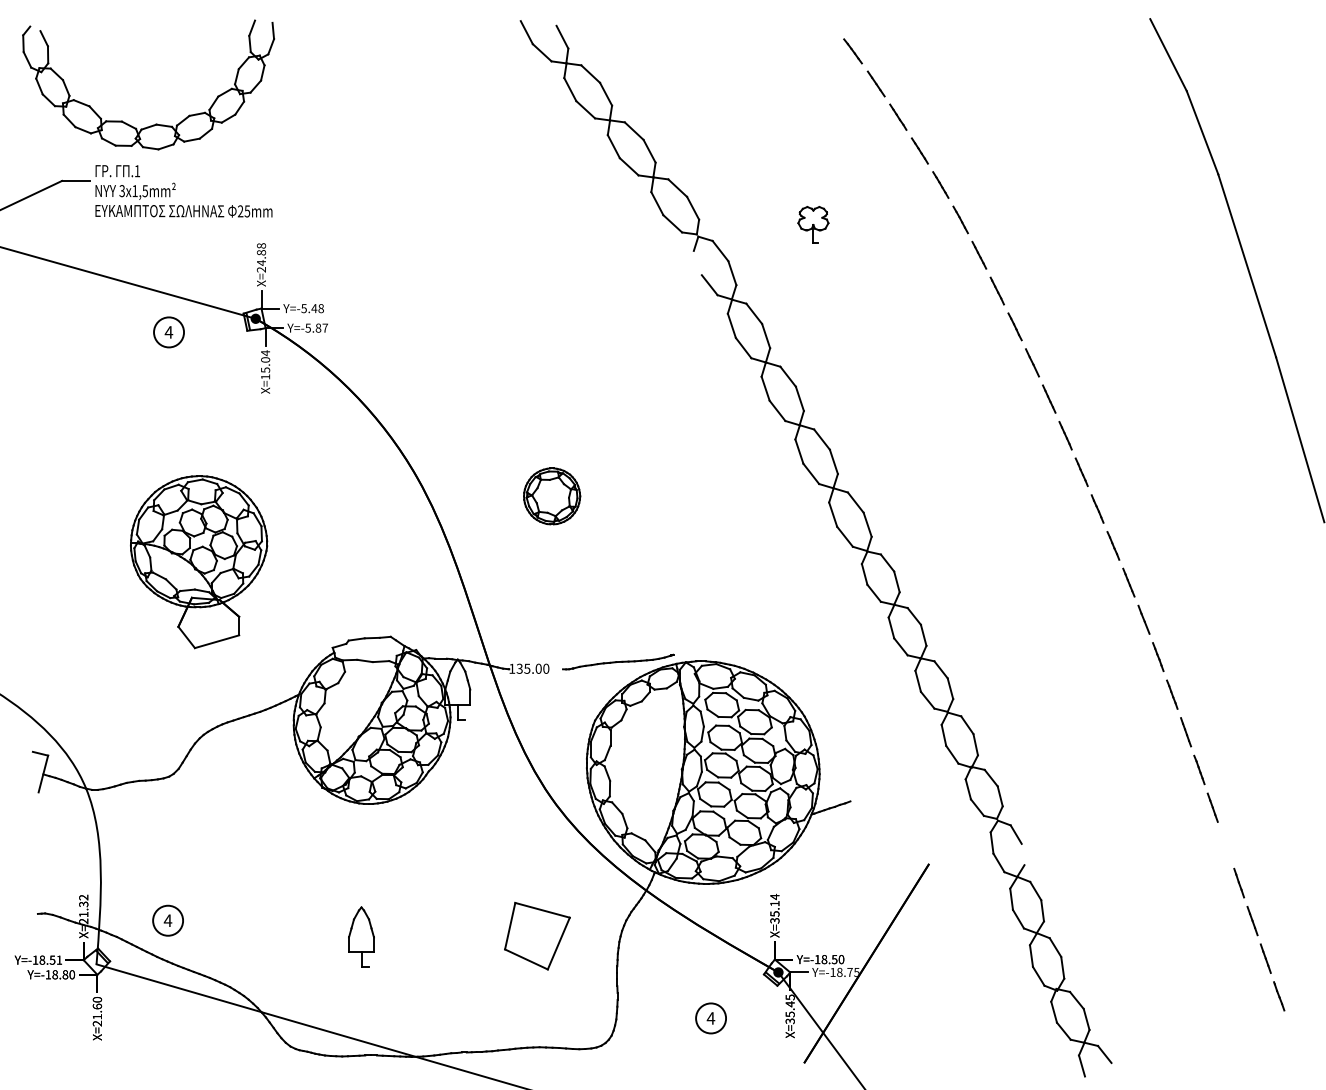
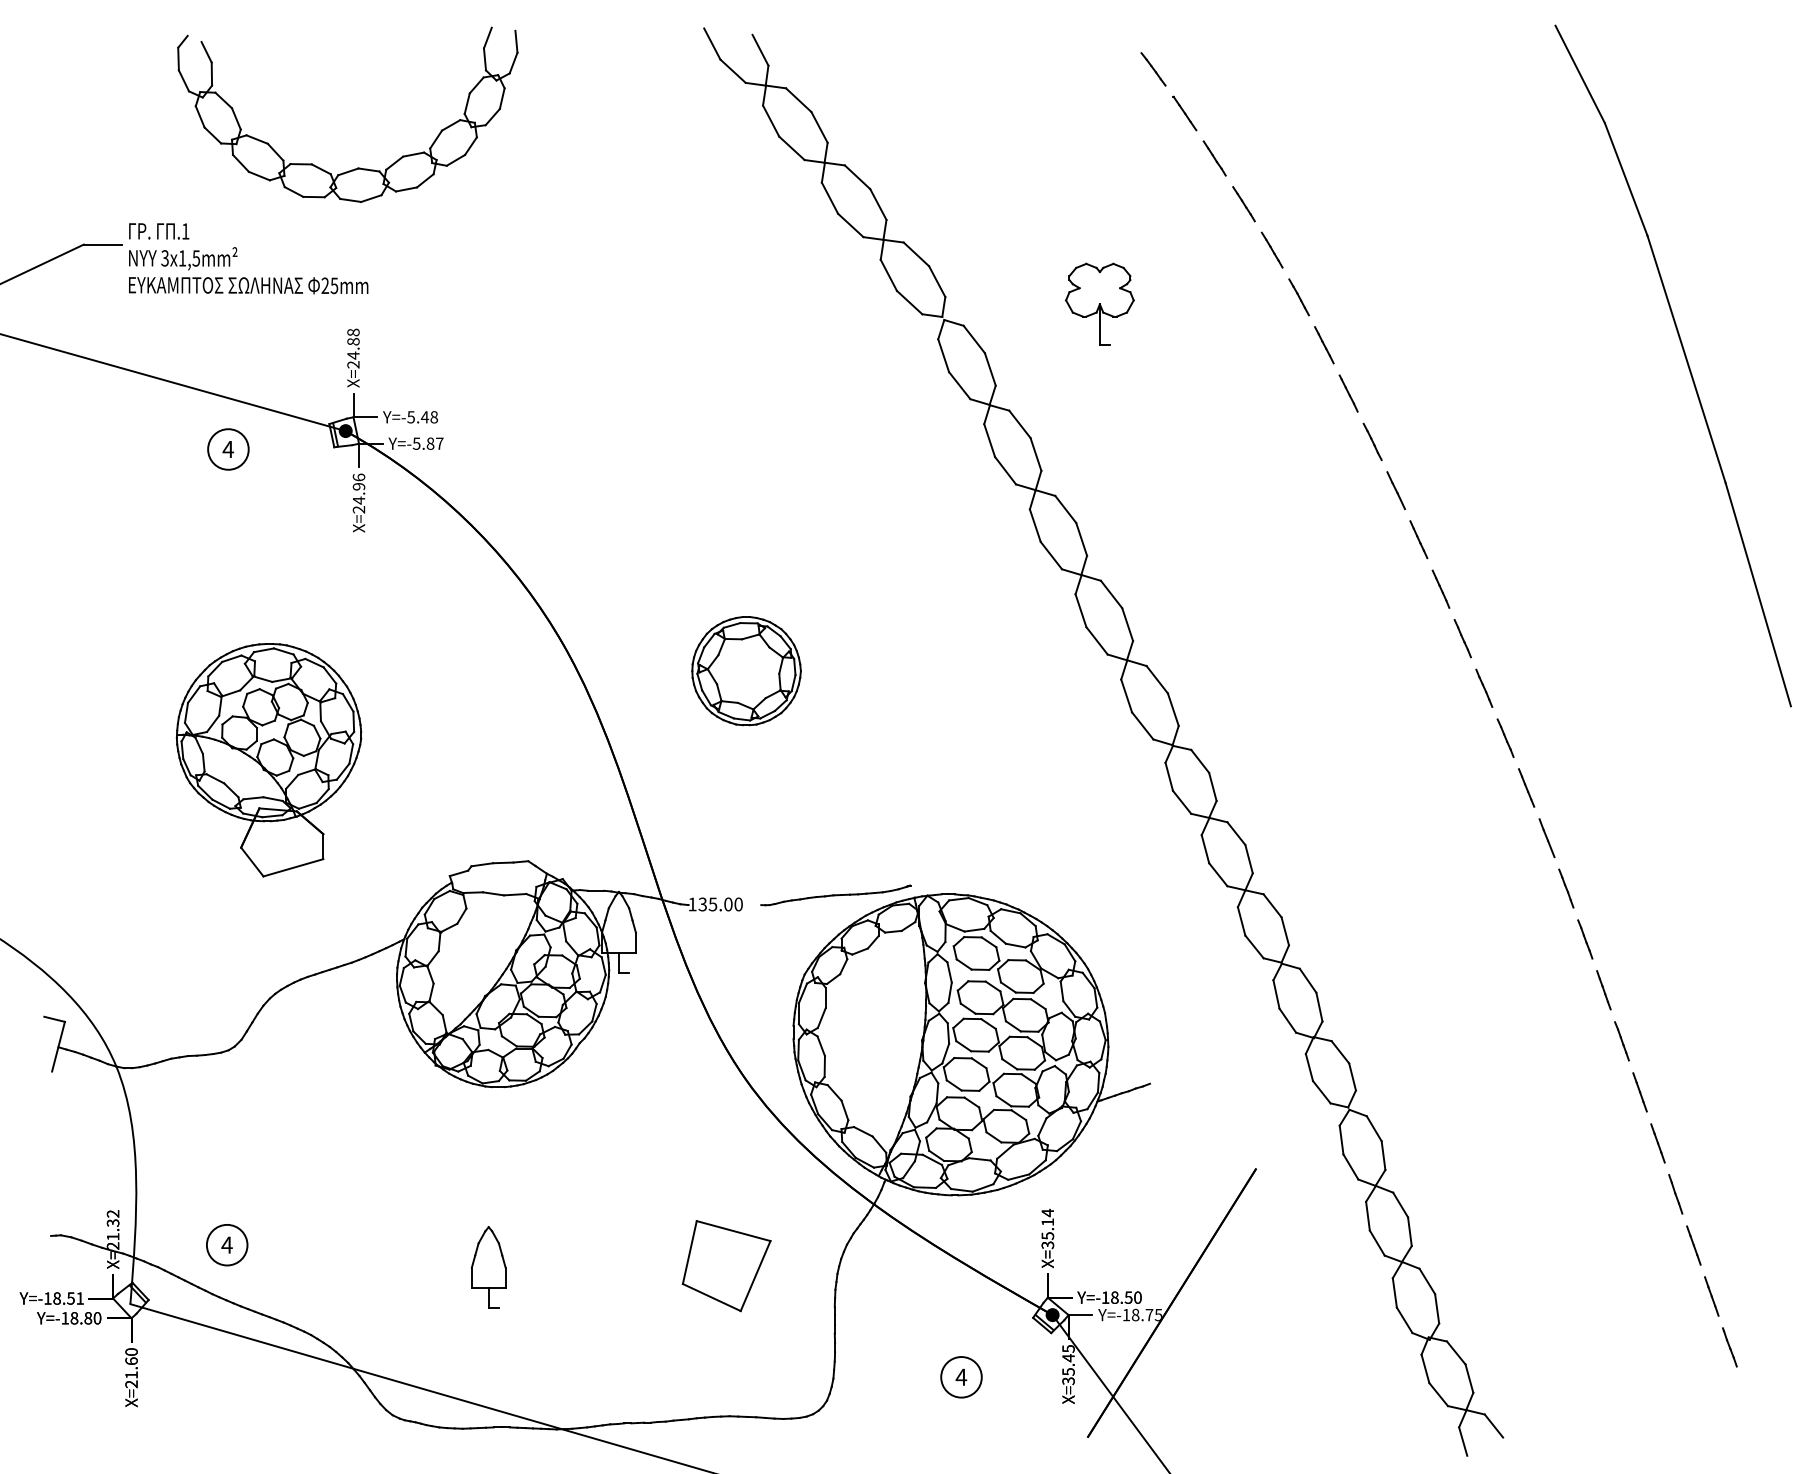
part: (155, 123) -> (357, 167), moved
part: (813, 224) -> (1099, 303), size x1.67
line: (697, 262) -> (943, 355), added
text: (265, 364) -> (358, 493), X=15.04 -> X=24.96
part: (552, 496) -> (746, 671), size x1.43
line: (1225, 845) -> (1657, 1143), added
line: (1023, 854) -> (1383, 1155), added

